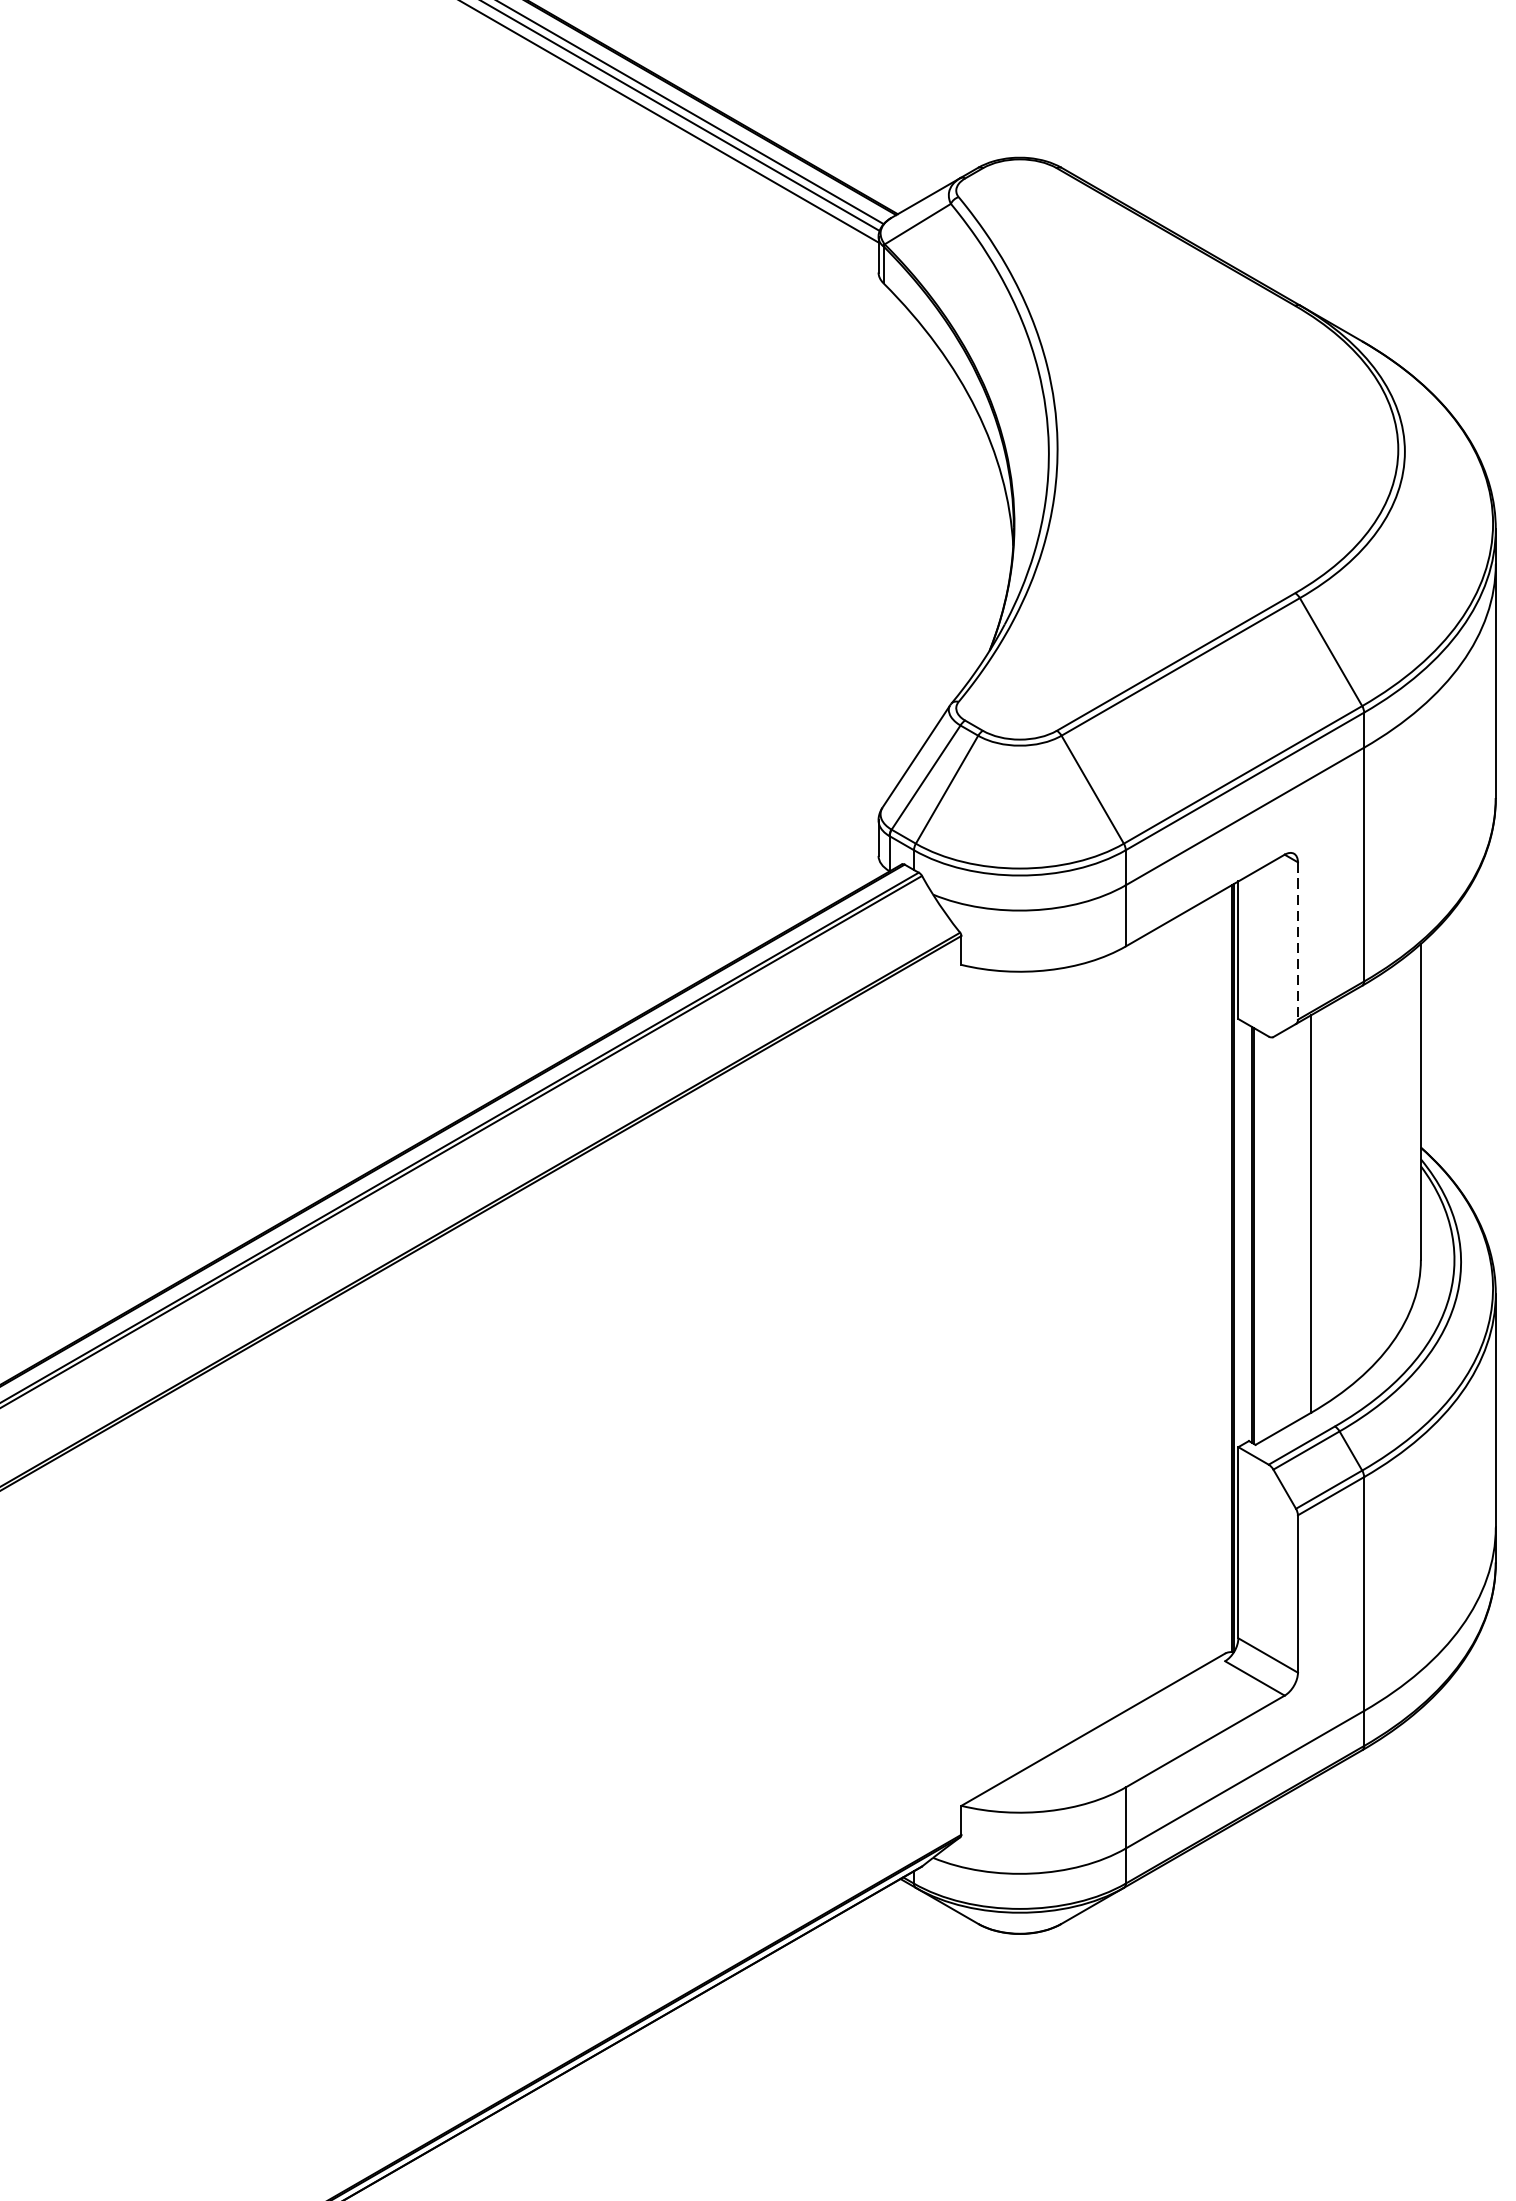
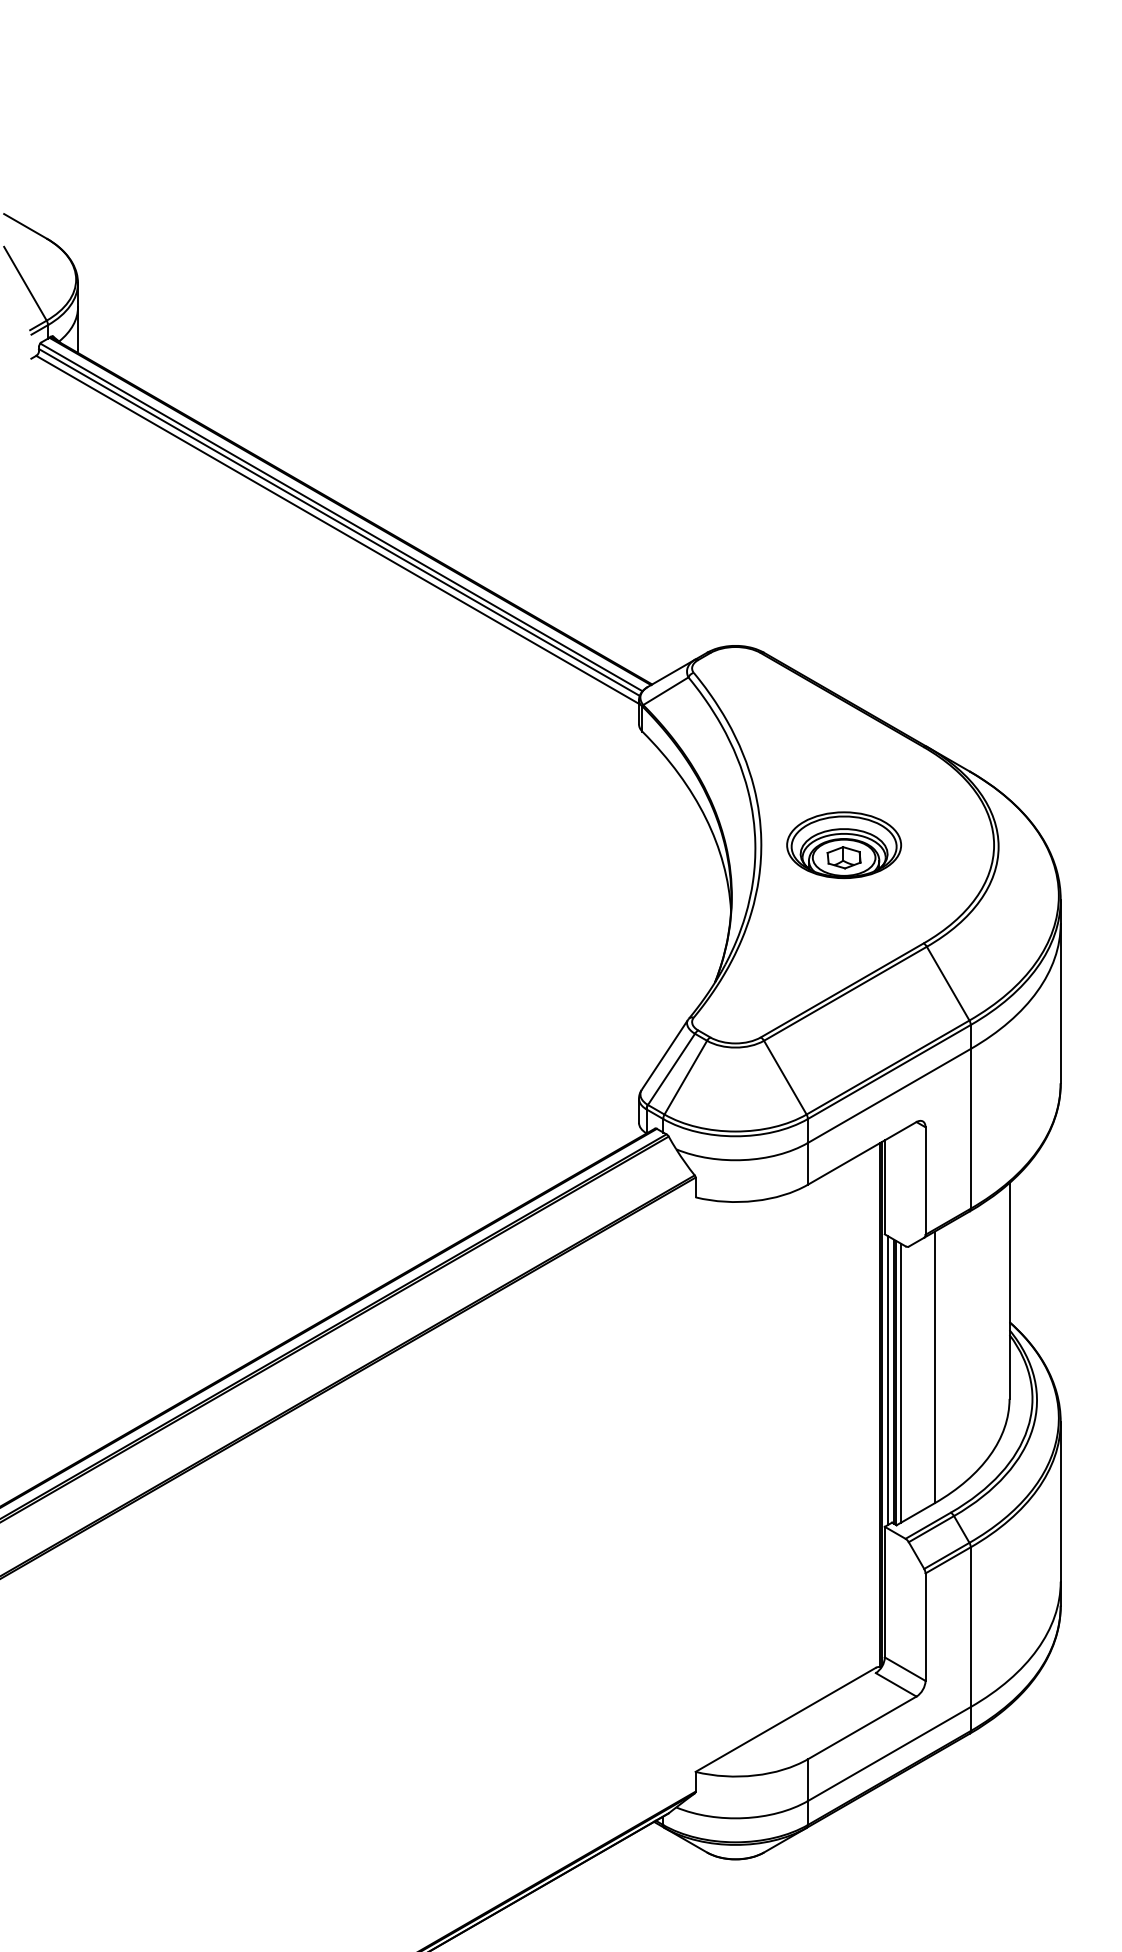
part: (1179, 449) -> (844, 845), added
line: (1297, 941) -> (925, 1181), dashed -> solid
line: (1242, 1232) -> (887, 1380), added
line: (1262, 1235) -> (901, 1382), added

